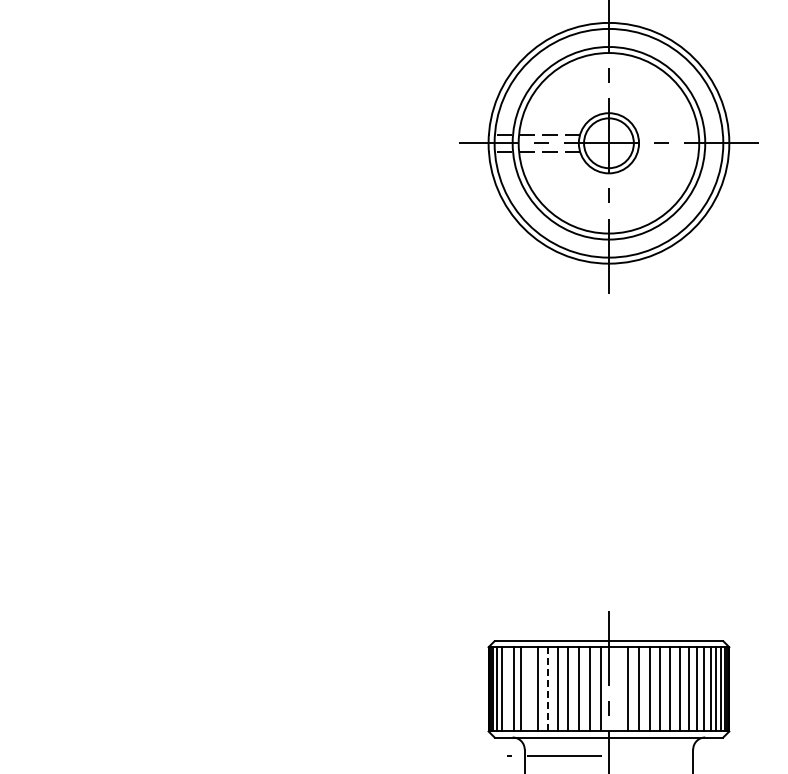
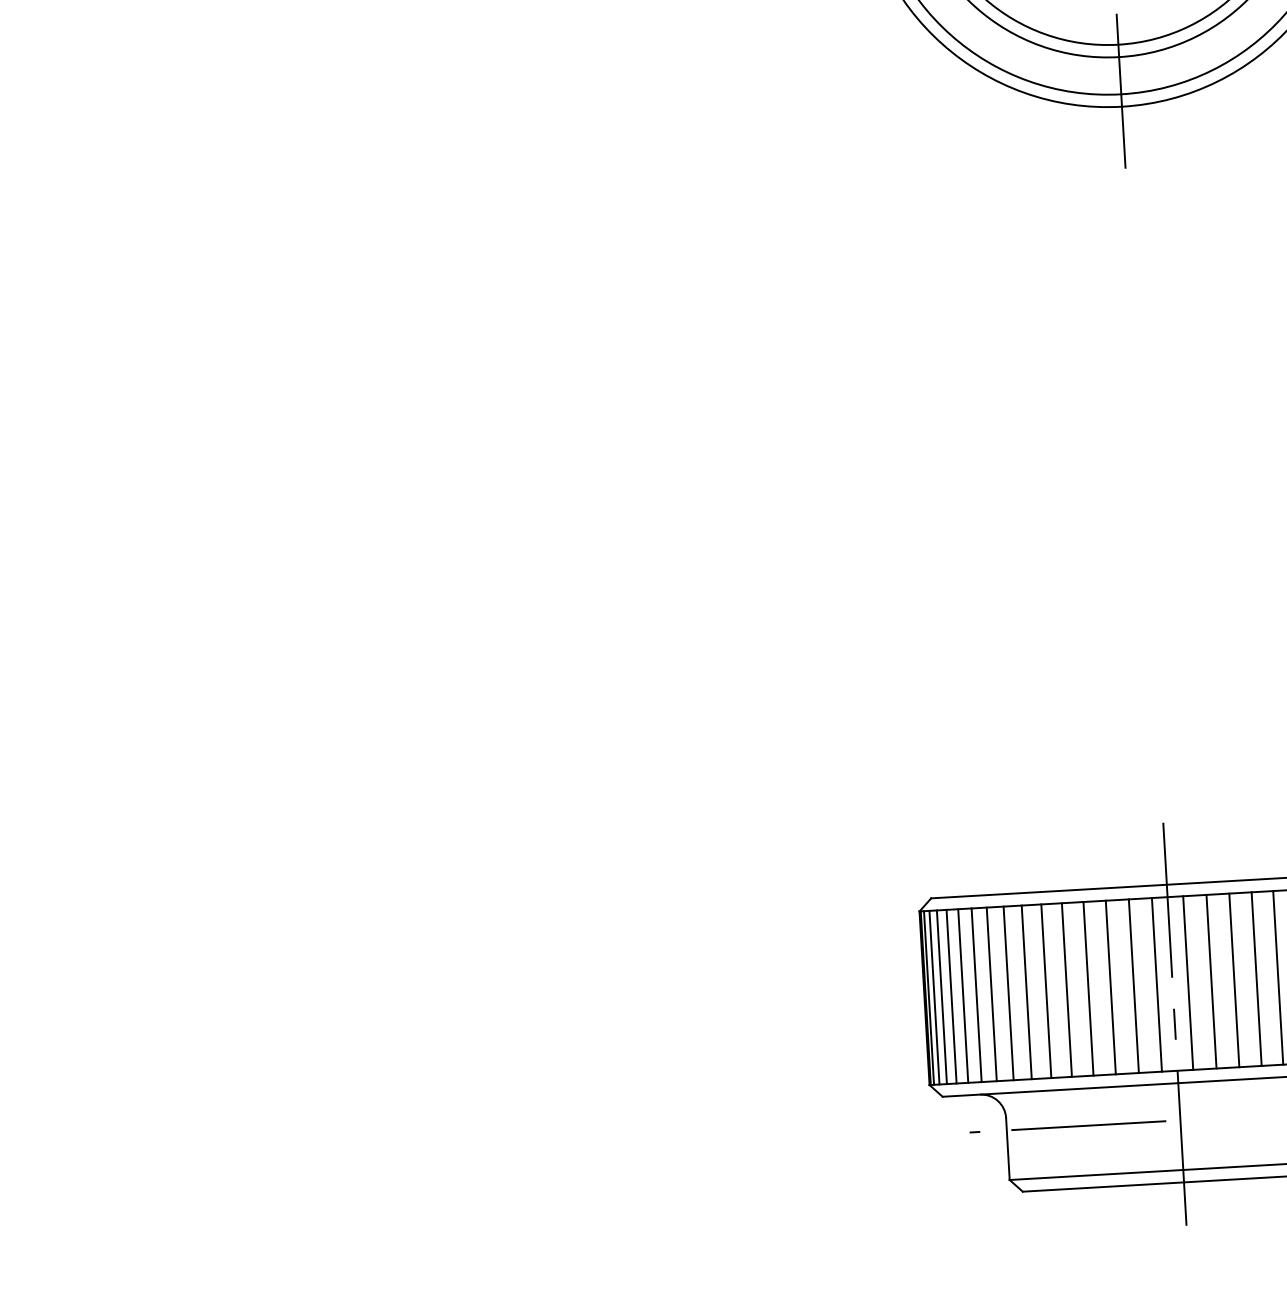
line: (547, 688) -> (1045, 989), dashed -> solid
line: (507, 689) -> (963, 996), added
line: (529, 689) -> (1008, 993), added
line: (616, 689) -> (1188, 983), added

